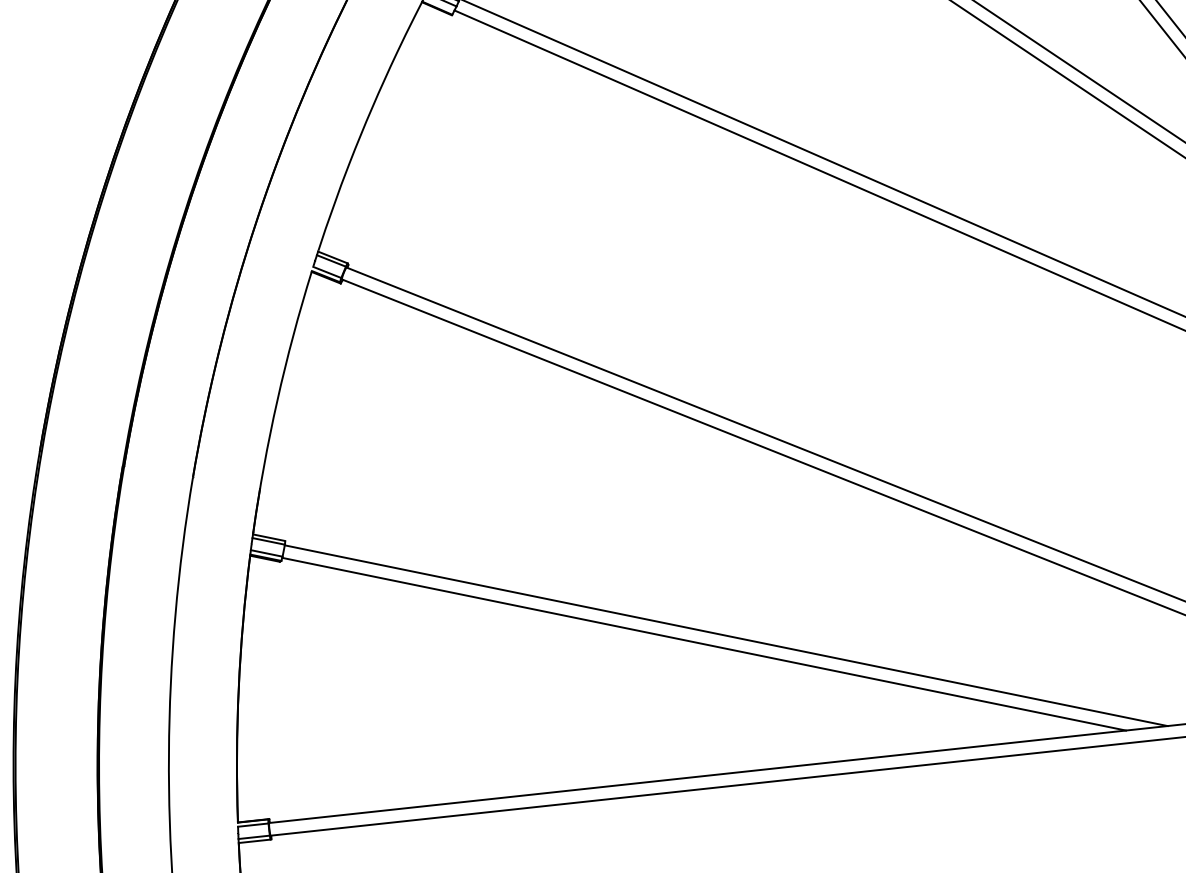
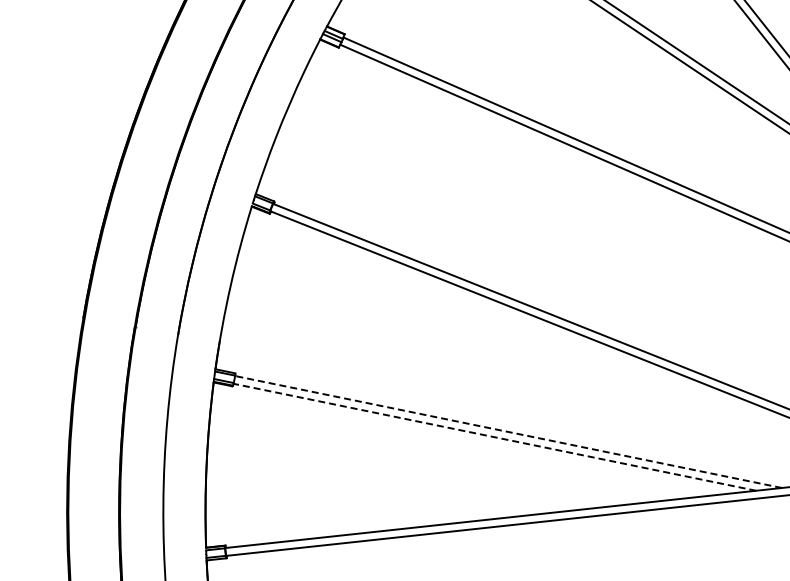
line: (726, 634) -> (508, 431), solid -> dashed
line: (703, 644) -> (494, 437), solid -> dashed

